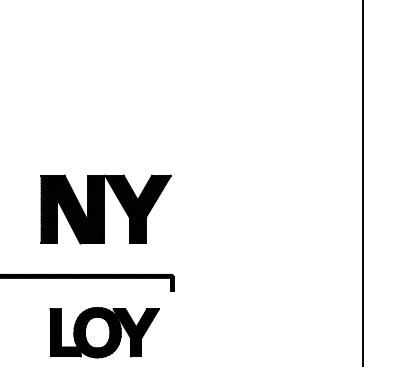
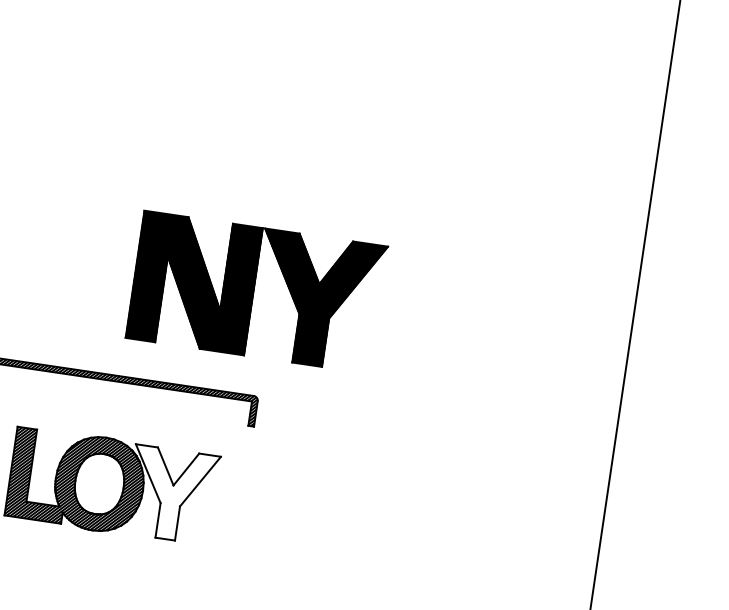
part: (105, 209) -> (256, 292), moved
hatch: (136, 332) -> (172, 494), removed

